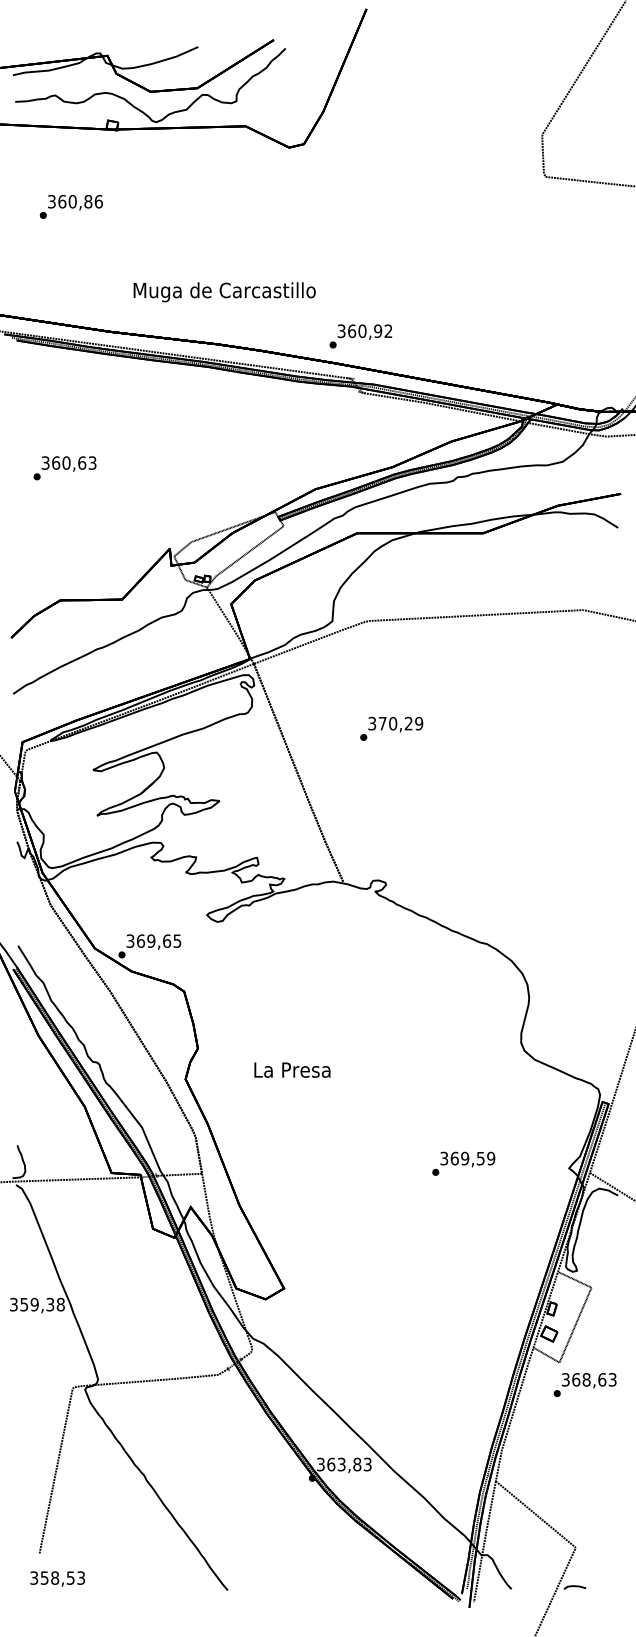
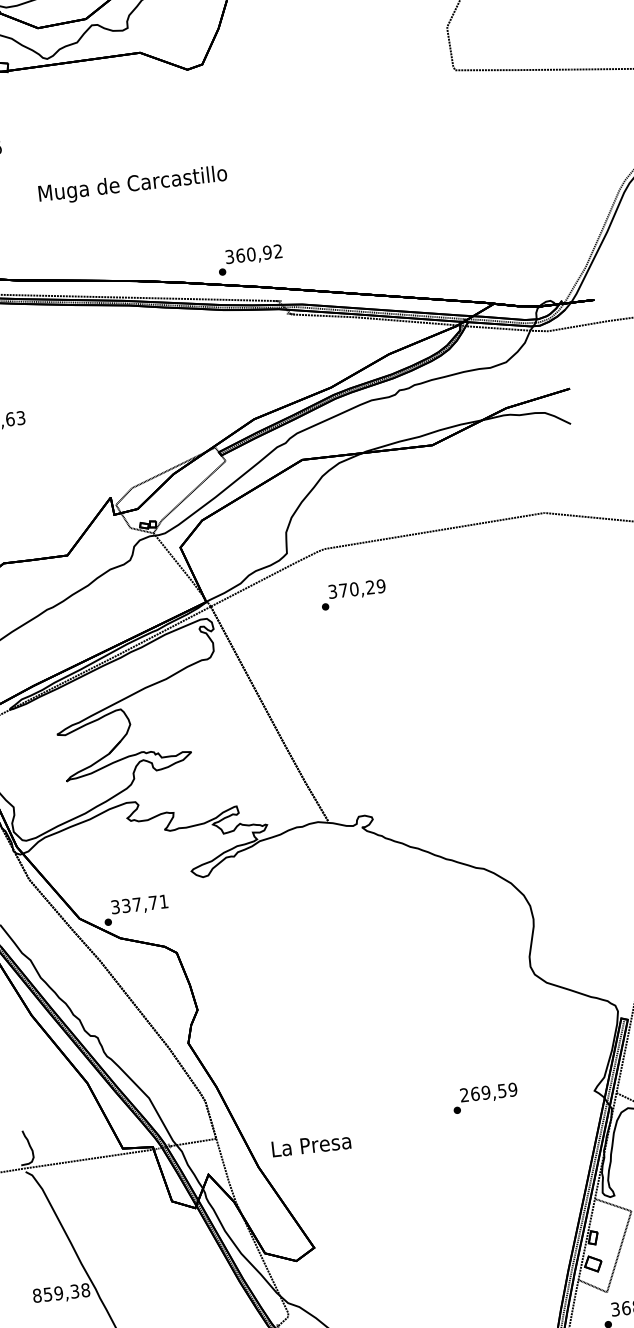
text: (224, 292) -> (132, 185), moved
text: (360, 336) -> (249, 260), moved
text: (391, 728) -> (353, 594), moved
text: (159, 940) -> (145, 903), 369,65 -> 337,71
text: (292, 1069) -> (311, 1144), moved
text: (444, 1158) -> (464, 1095), 369,59 -> 269,59
text: (13, 1304) -> (36, 1295), 359,38 -> 859,38

